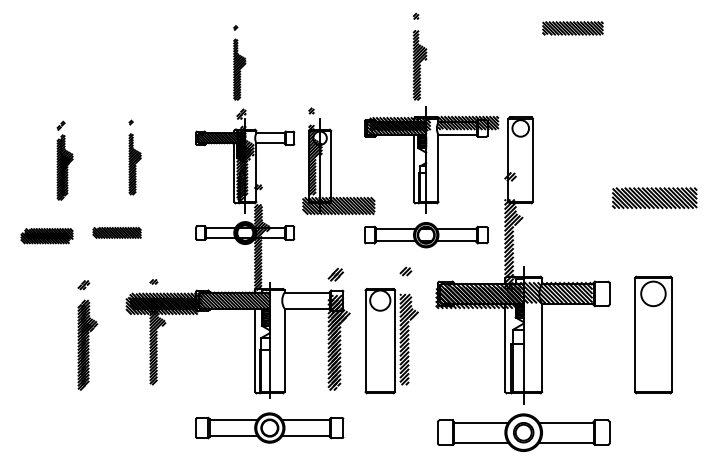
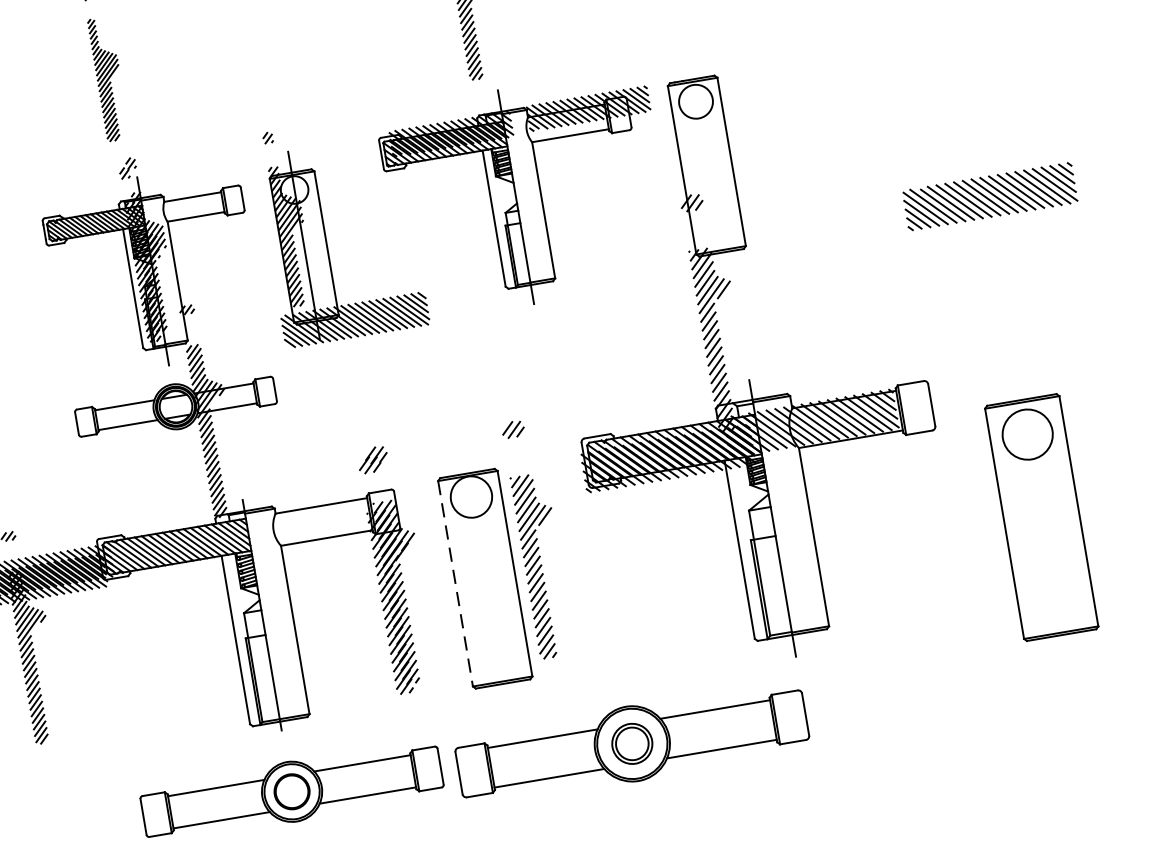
part: (426, 235) -> (542, 349), removed
part: (653, 334) -> (1041, 516), moved
line: (365, 341) -> (455, 584), solid -> dashed
part: (523, 432) -> (631, 743), moved

